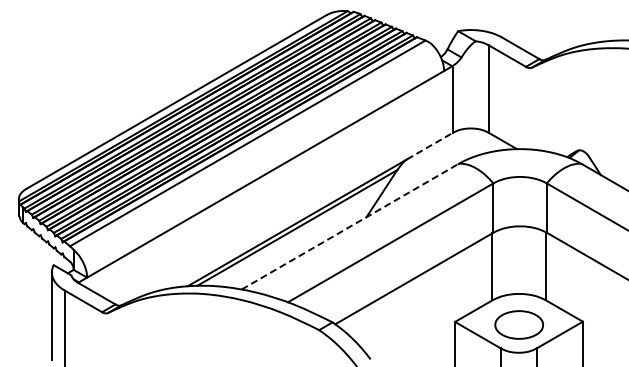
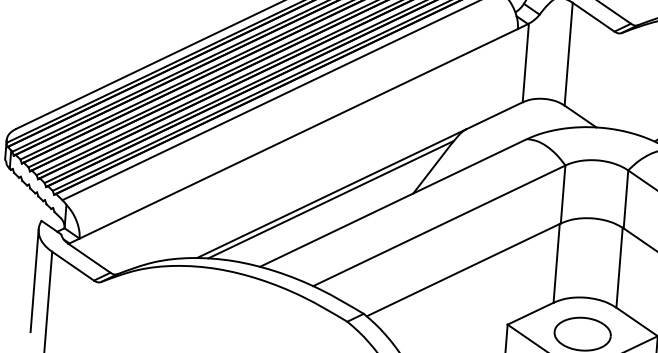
line: (430, 146) -> (494, 116), dashed -> solid
line: (349, 226) -> (392, 202), dashed -> solid

